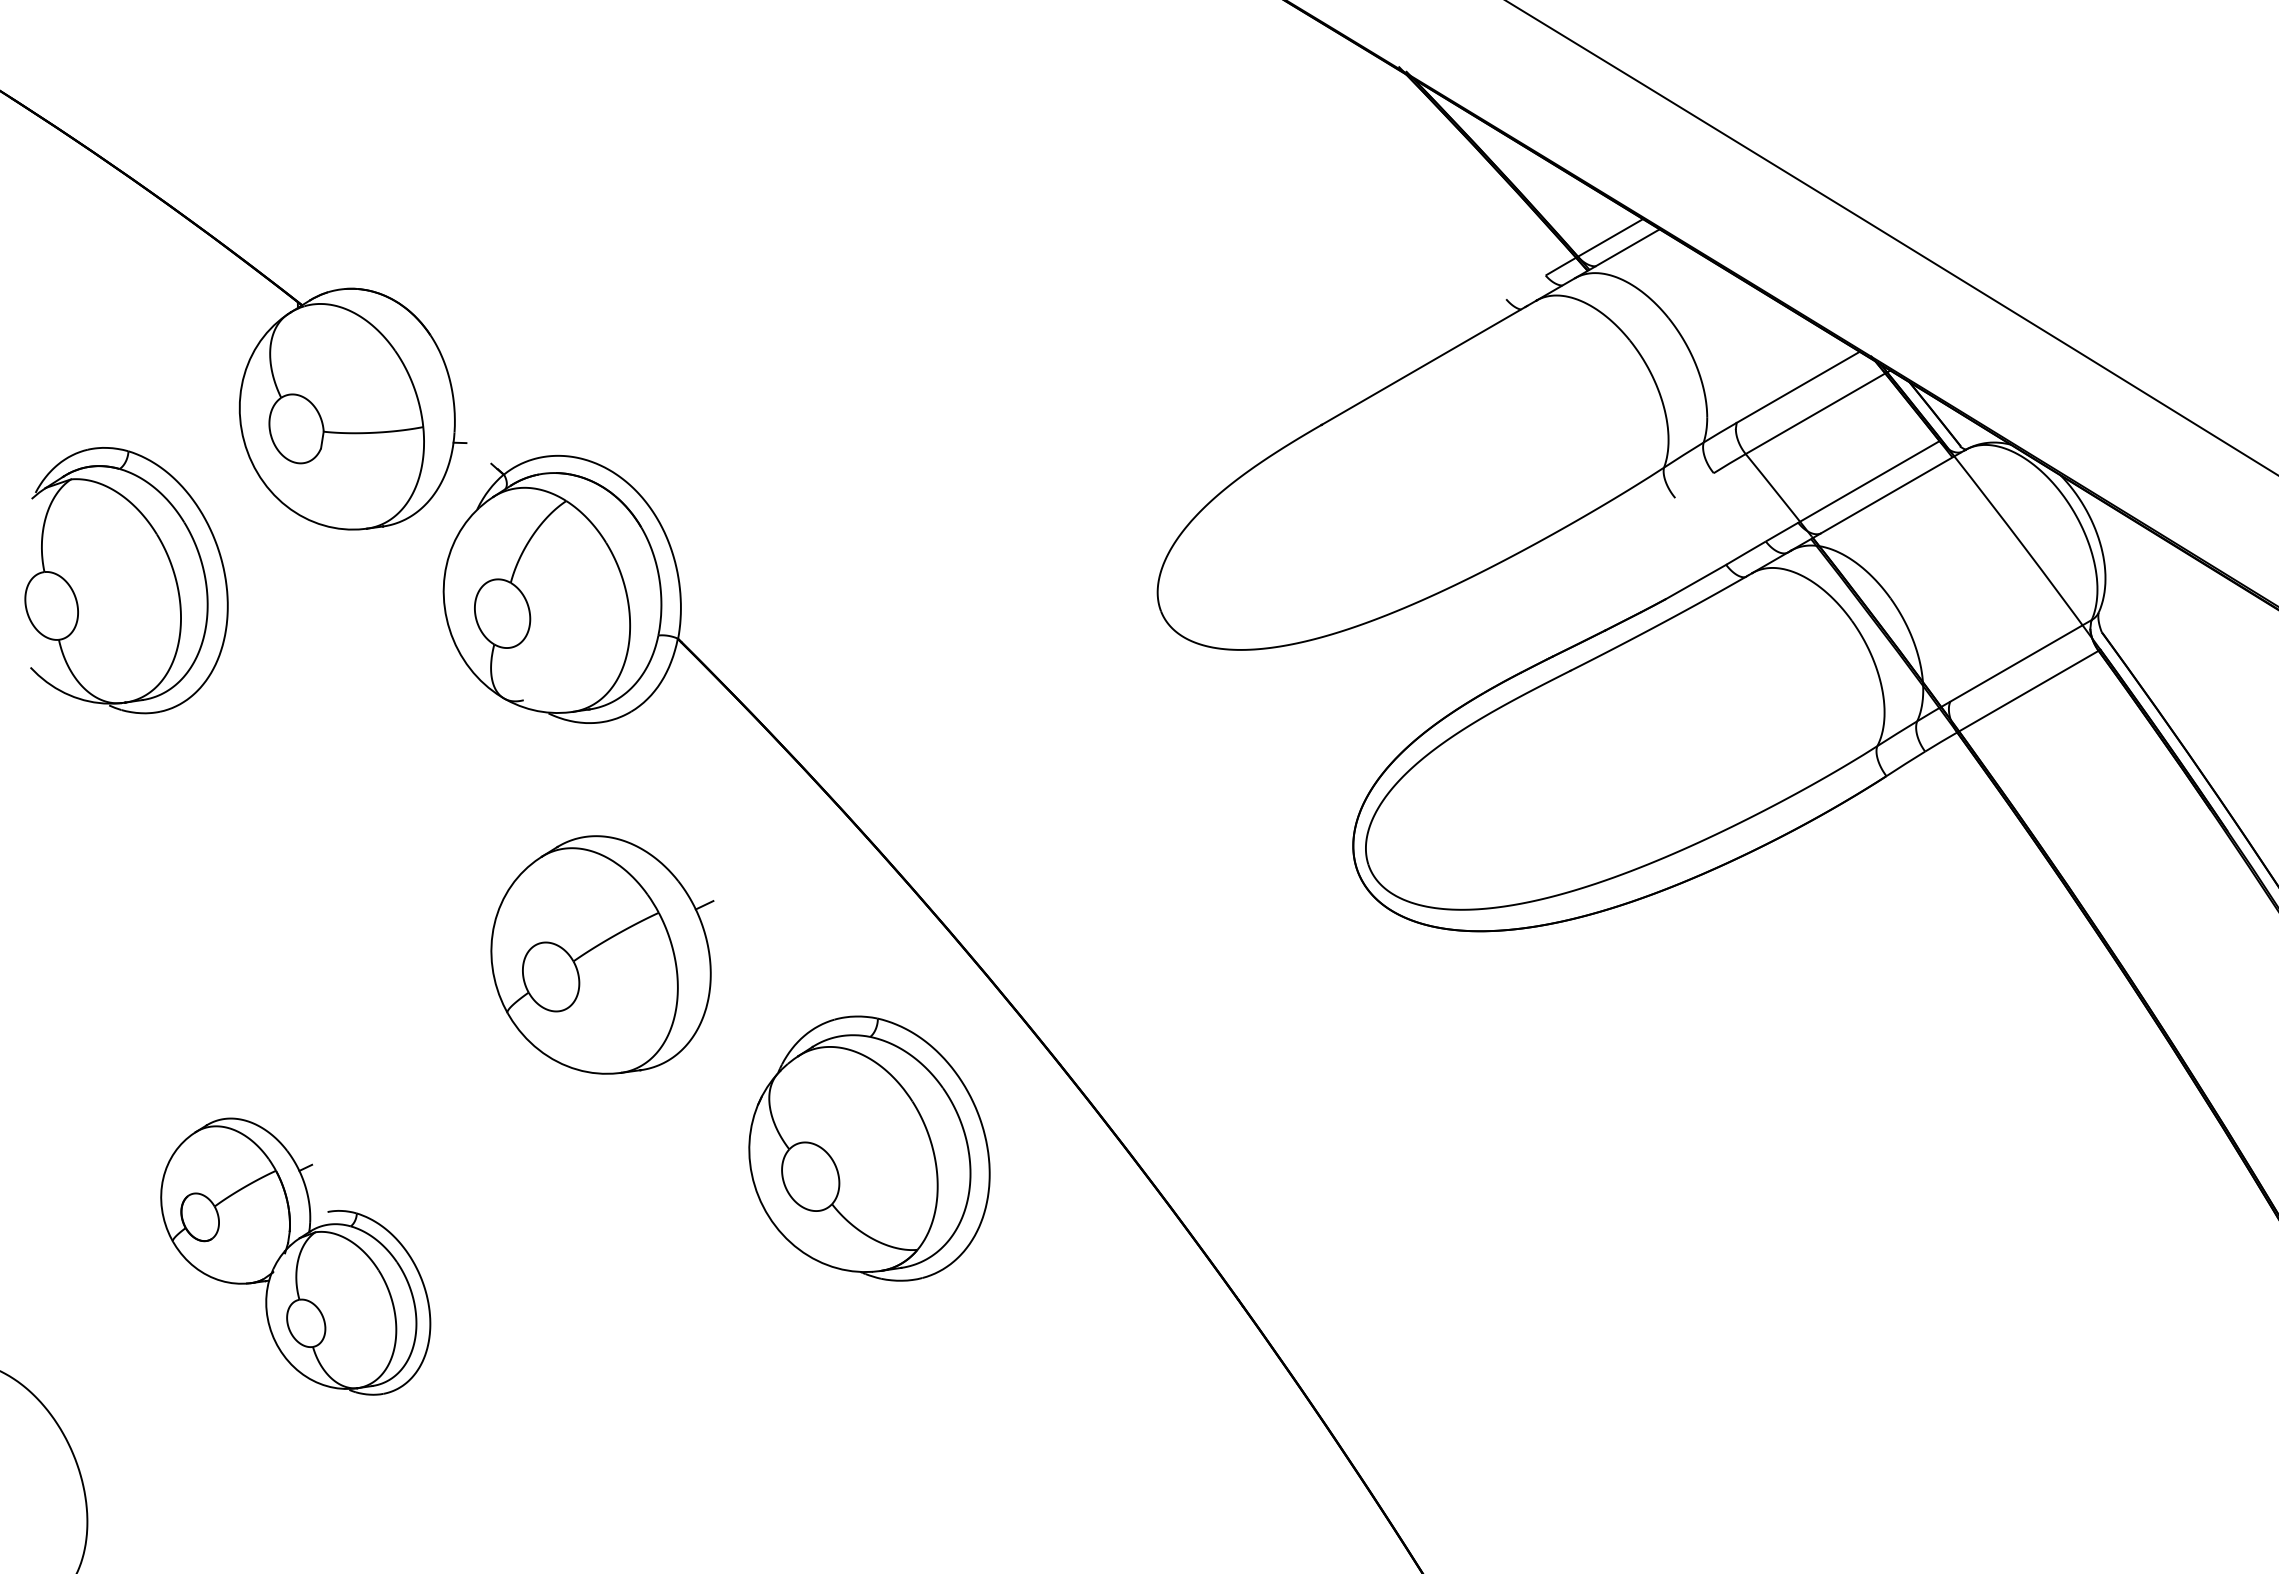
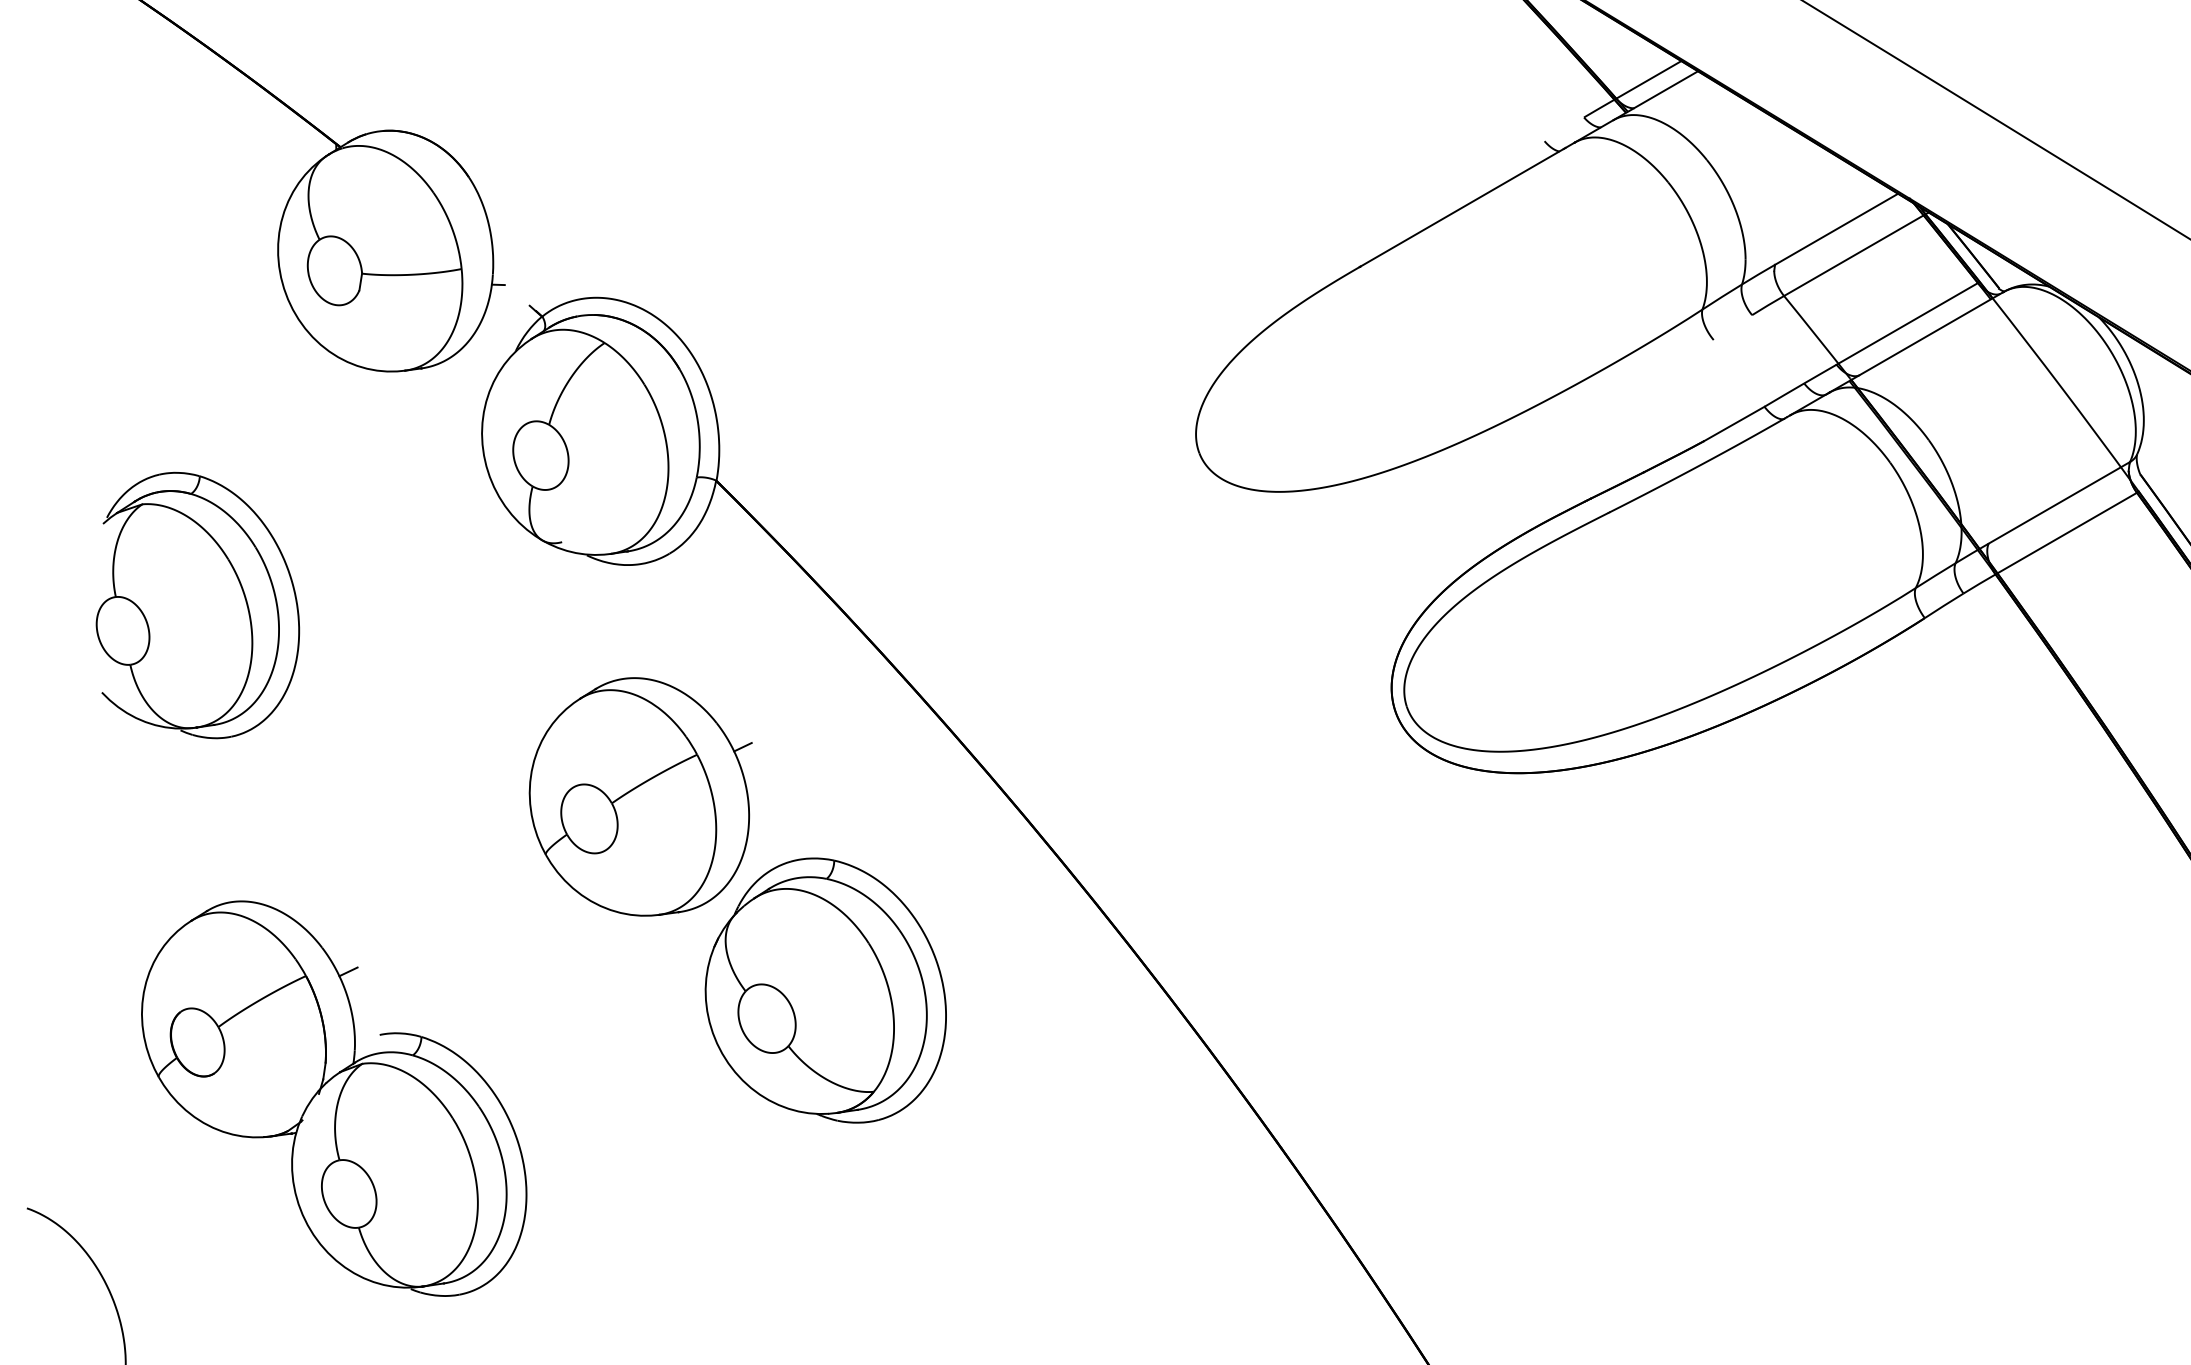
part: (126, 580) -> (197, 605), moved
part: (869, 1148) -> (825, 990), moved
part: (295, 1256) -> (333, 1098), size x1.43

